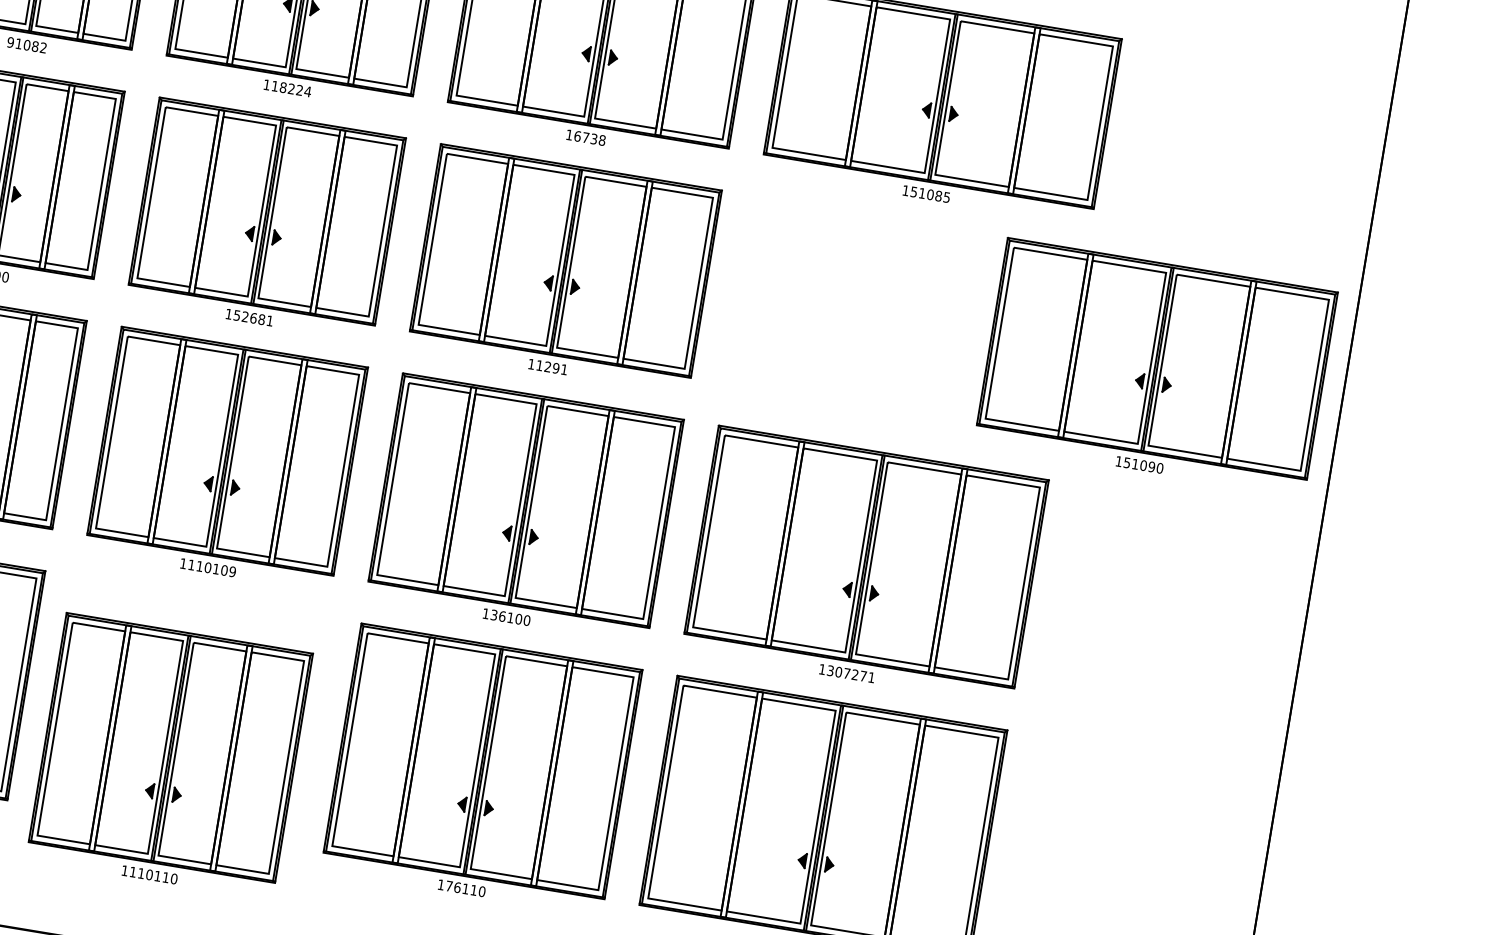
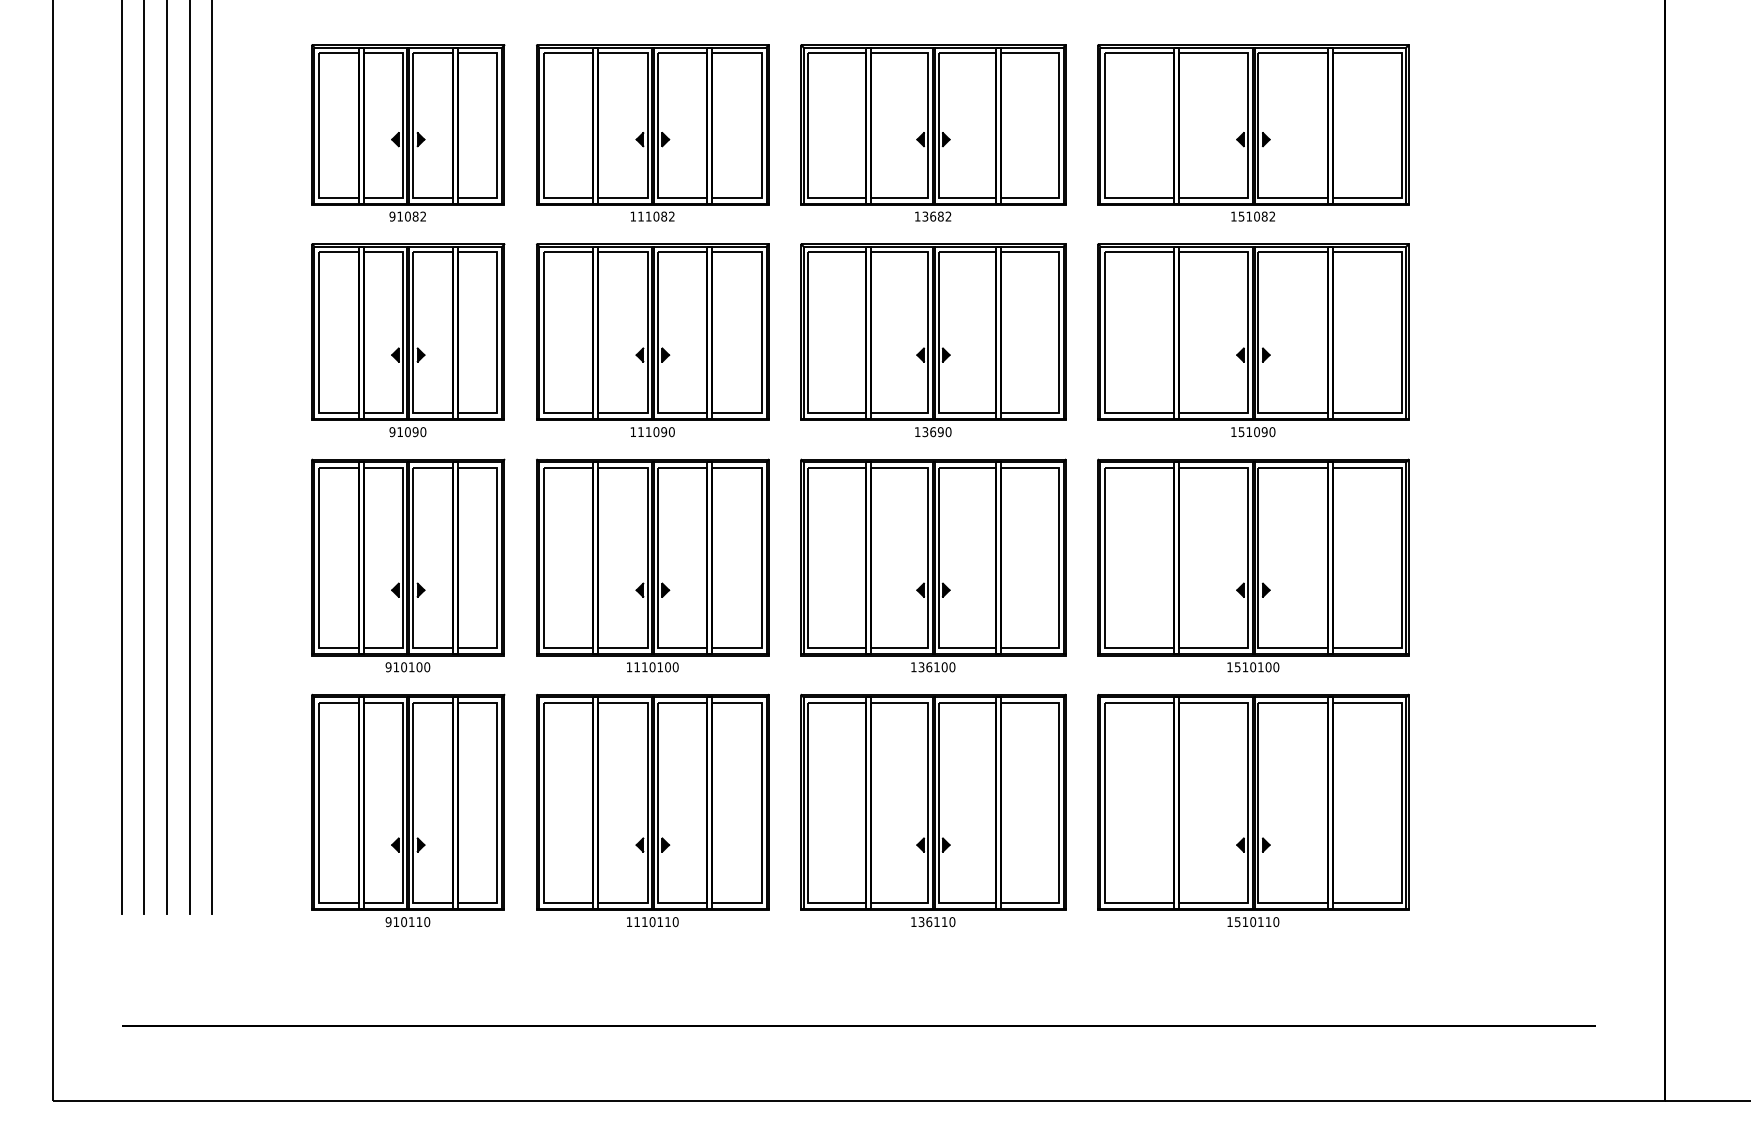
text: (294, 89) -> (659, 216), 118224 -> 111082
text: (589, 138) -> (936, 216), 16738 -> 13682
text: (946, 197) -> (1272, 216), 151085 -> 151082
text: (253, 318) -> (656, 432), 152681 -> 111090
part: (1156, 367) -> (1253, 340), moved
text: (551, 368) -> (936, 432), 11291 -> 13690
text: (232, 572) -> (675, 667), 1110109 -> 1110100
text: (851, 674) -> (1257, 667), 1307271 -> 1510100
part: (169, 756) -> (652, 810), moved
text: (449, 886) -> (921, 922), 176110 -> 136110

